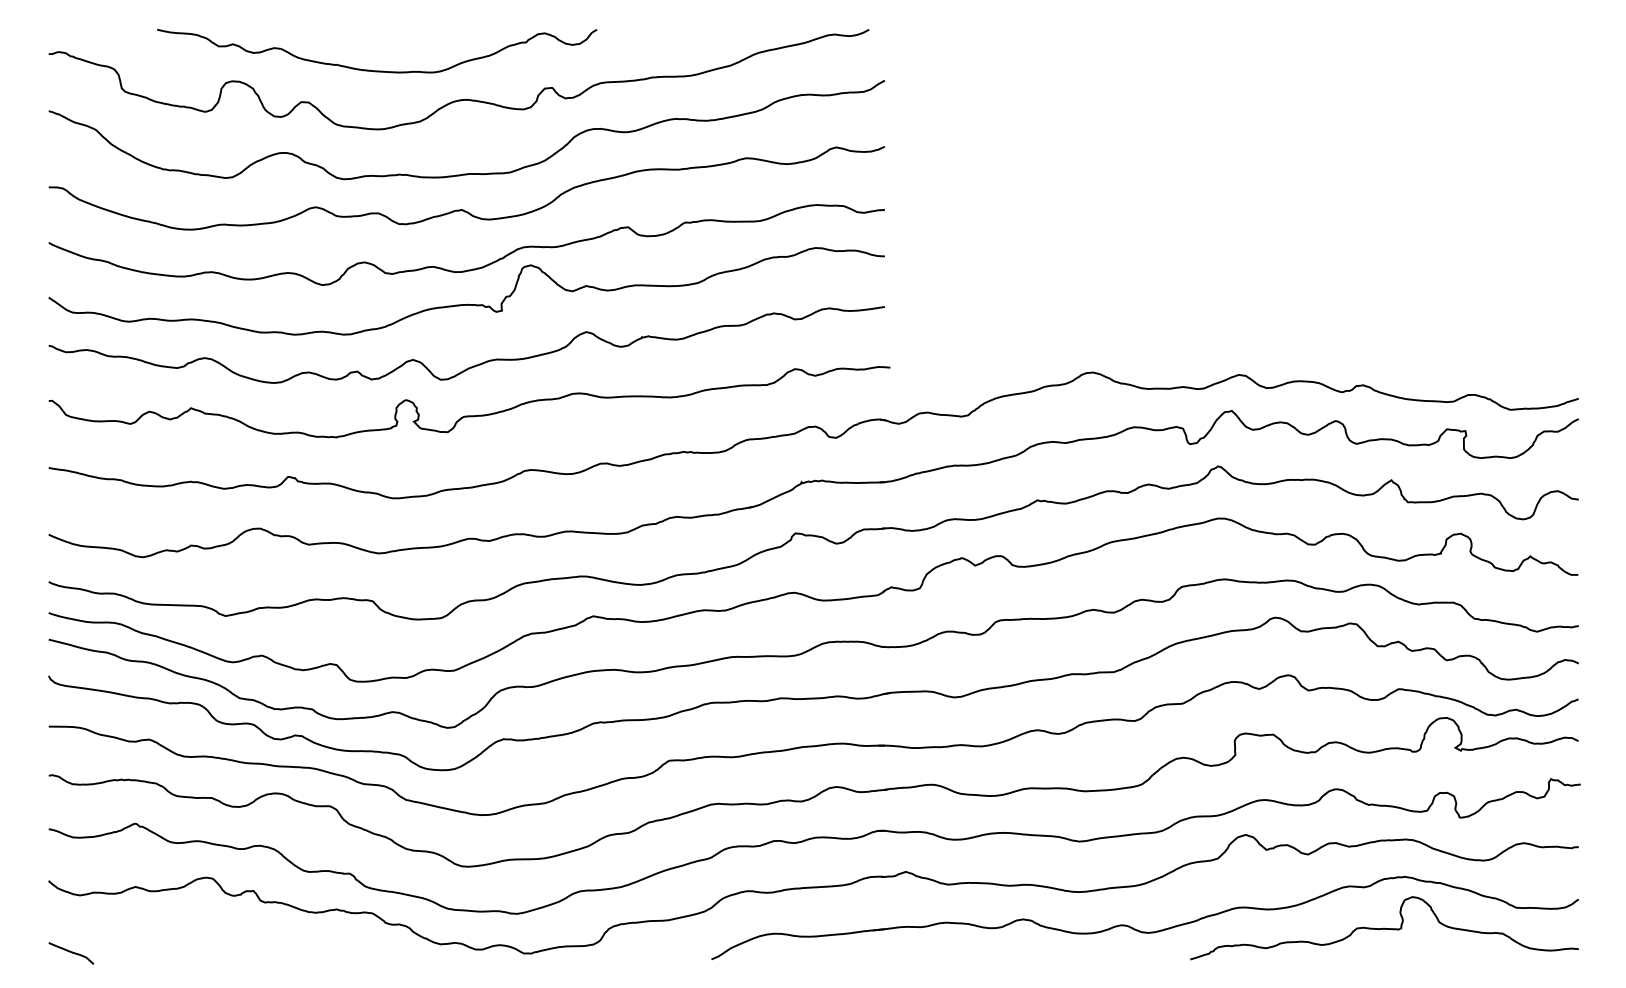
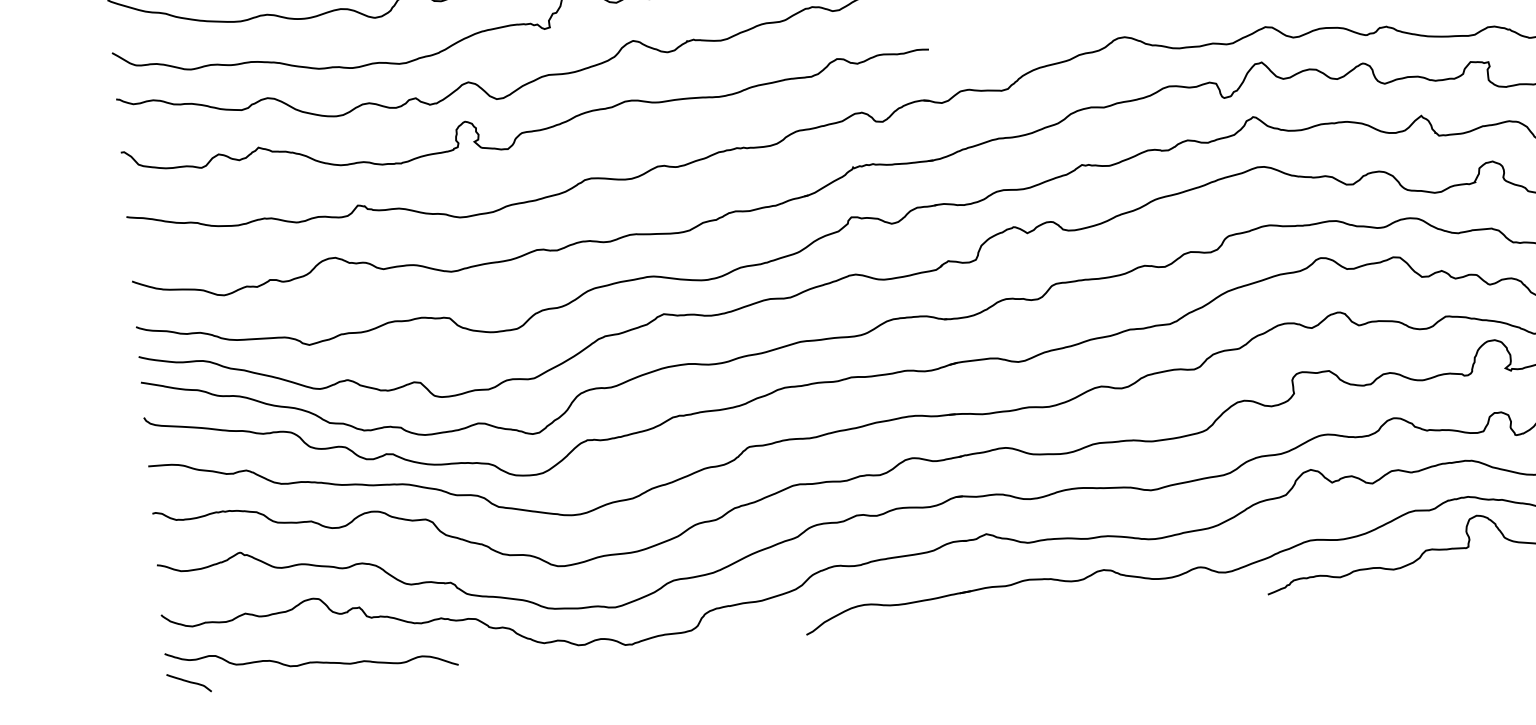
curve: (199, 942) -> (311, 661), added

